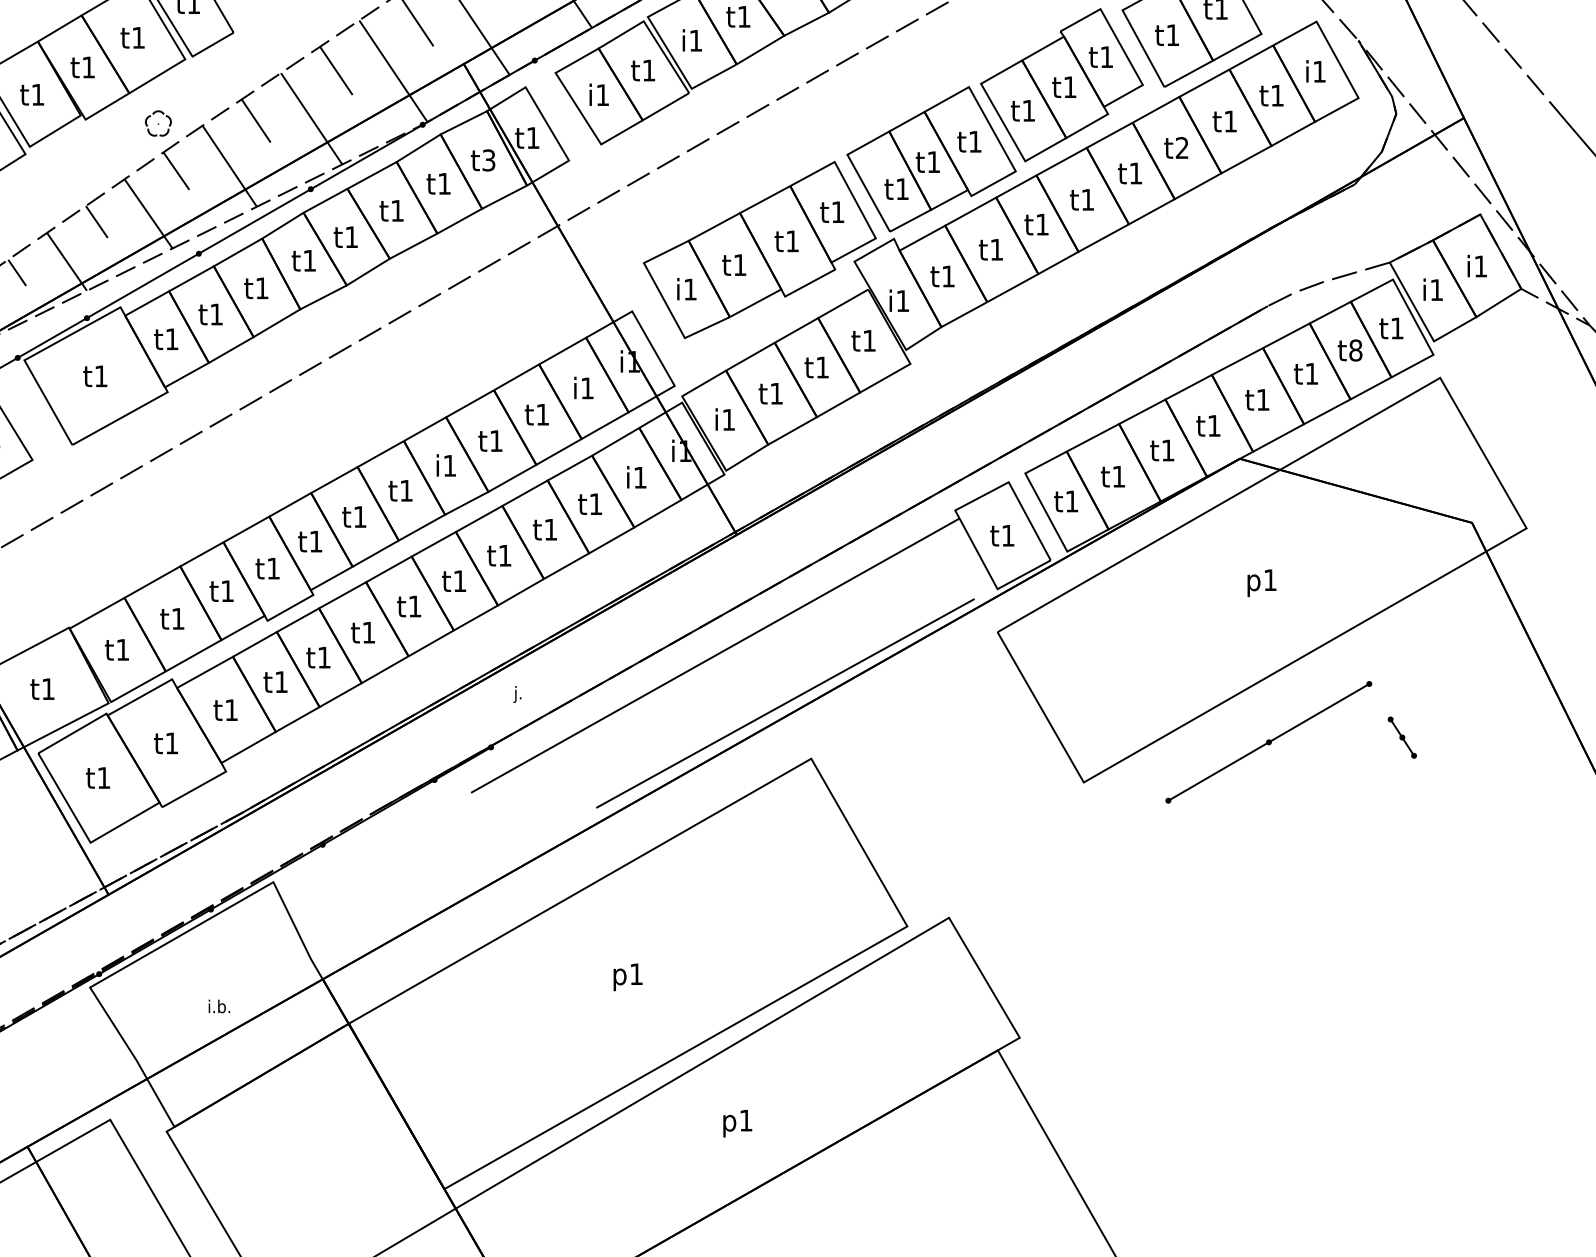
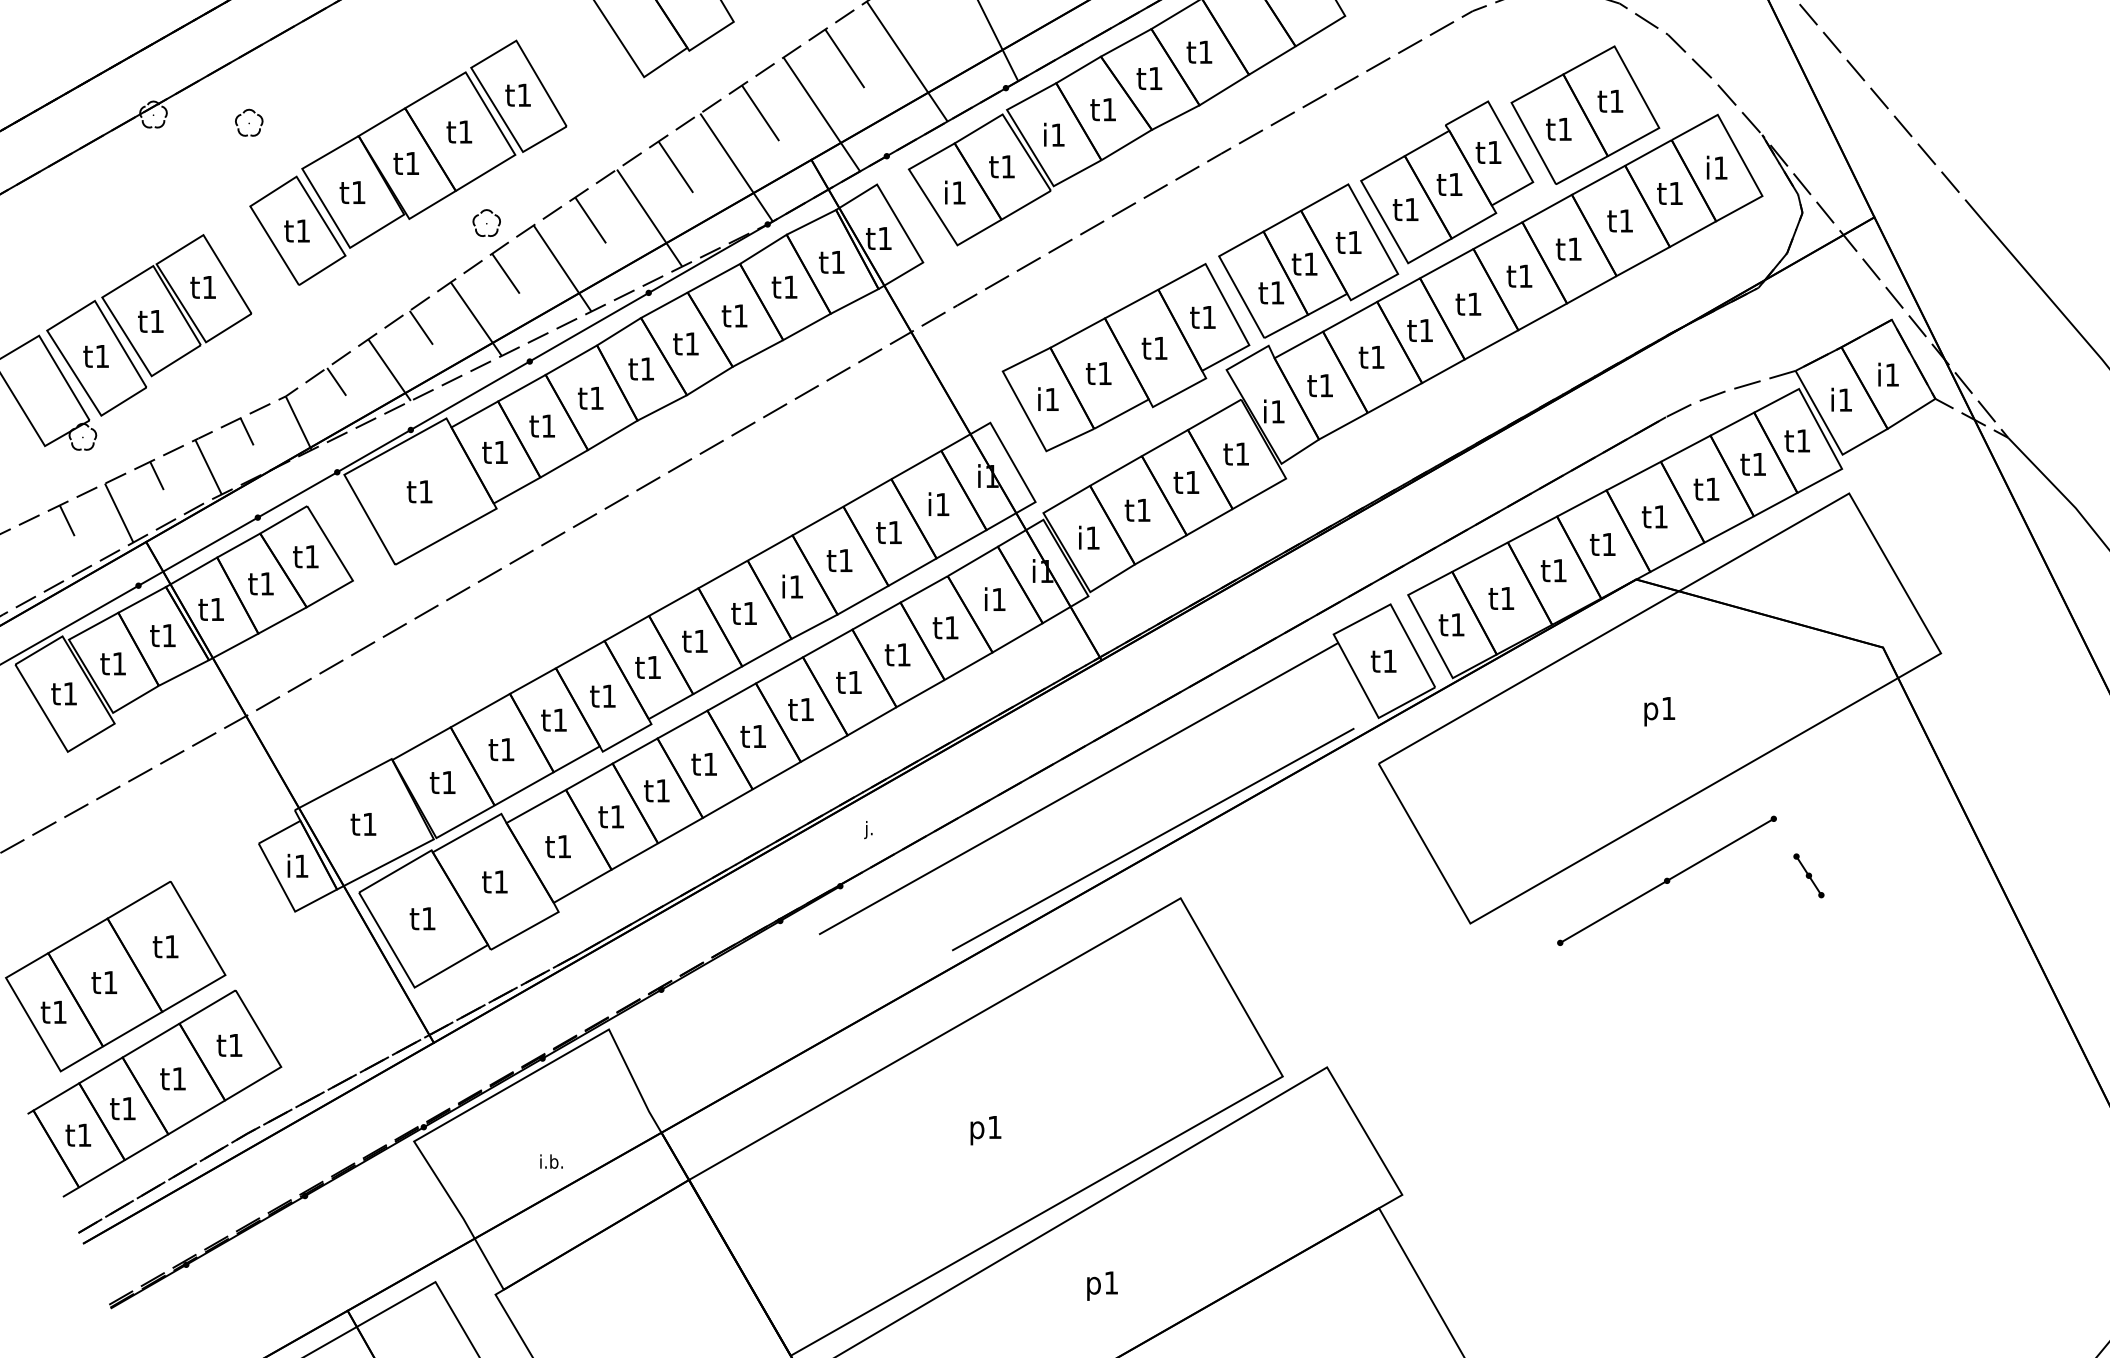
text: (1181, 147) -> (1574, 248), t2 -> t1
text: (488, 160) -> (837, 262), t3 -> t1
text: (1355, 350) -> (1759, 464), t8 -> t1

